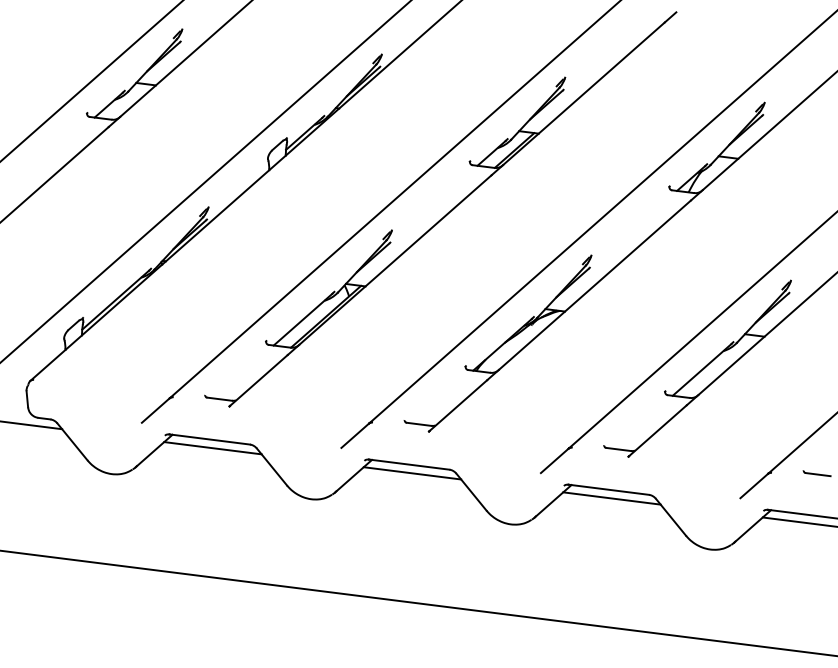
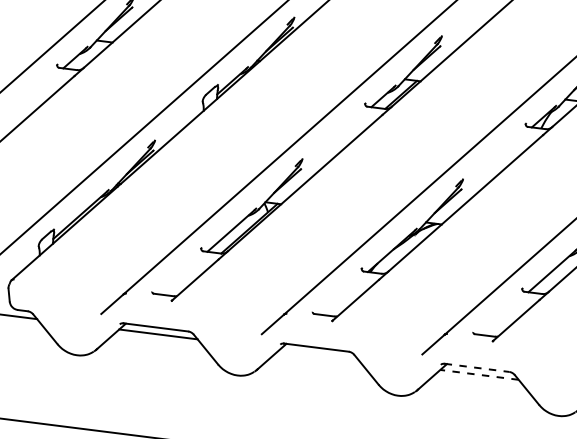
line: (412, 473) -> (319, 354), removed
line: (609, 489) -> (477, 367), solid -> dashed
line: (611, 498) -> (479, 374), solid -> dashed

